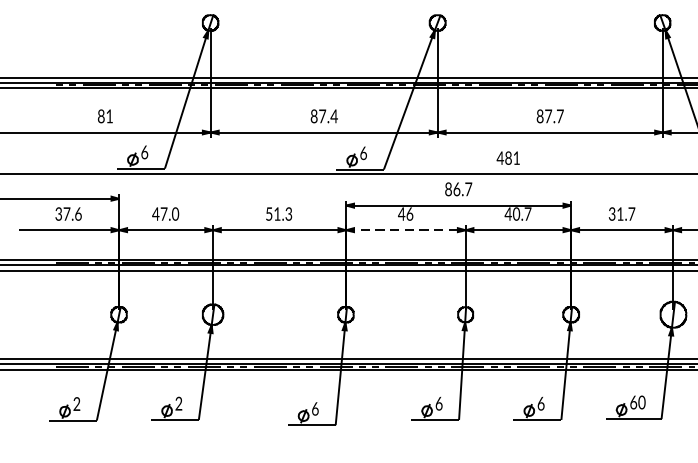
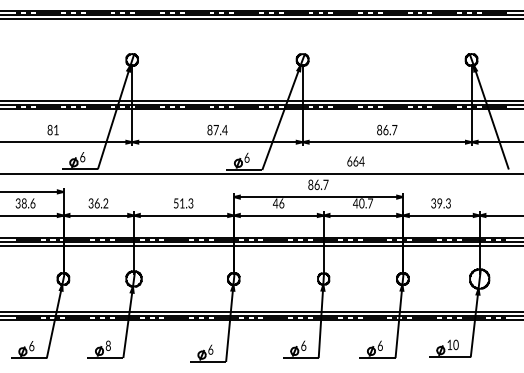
text: (547, 116) -> (385, 130), 87.7 -> 86.7
text: (508, 158) -> (355, 161), 481 -> 664
text: (65, 214) -> (23, 203), 37.6 -> 38.6
text: (165, 214) -> (98, 203), 47.0 -> 36.2
text: (625, 214) -> (443, 203), 31.7 -> 39.3
line: (405, 230) -> (278, 215), dashed -> solid
text: (633, 401) -> (449, 344), 60 -> 10
text: (76, 403) -> (31, 345), 2 -> 6
text: (177, 403) -> (107, 345), 2 -> 8

